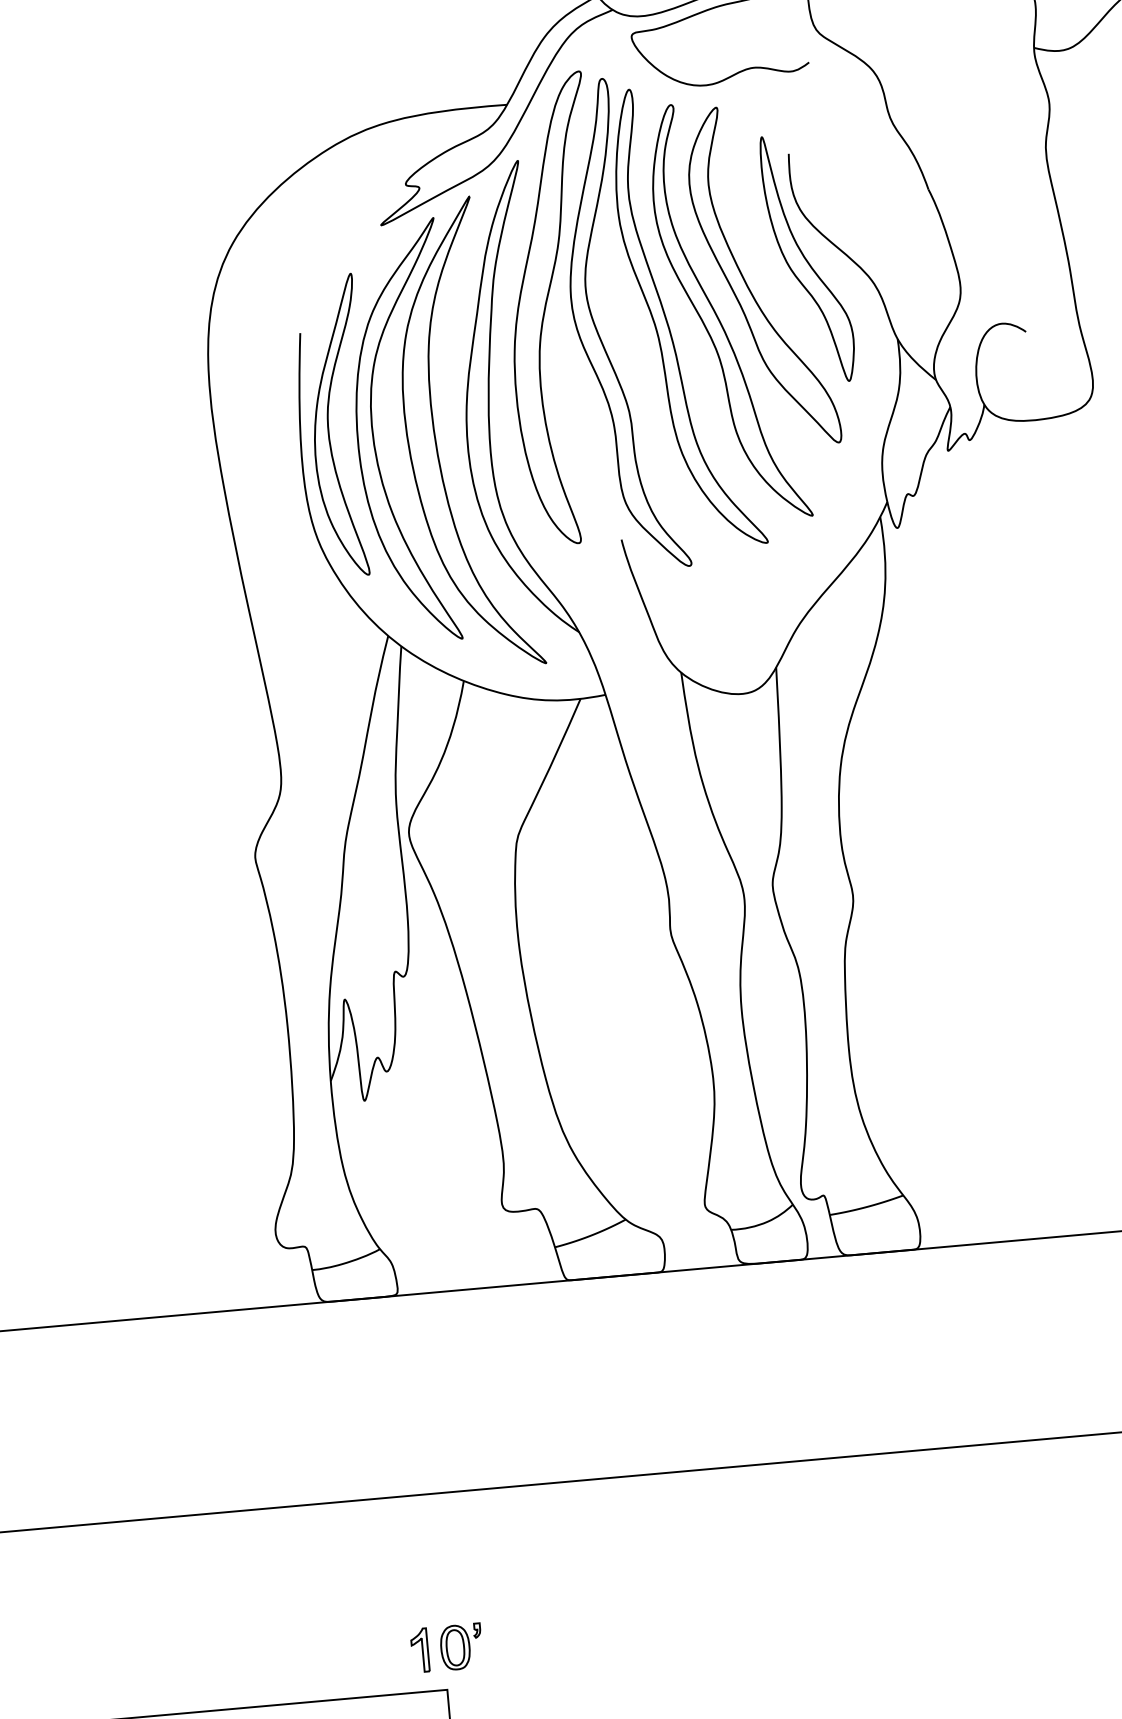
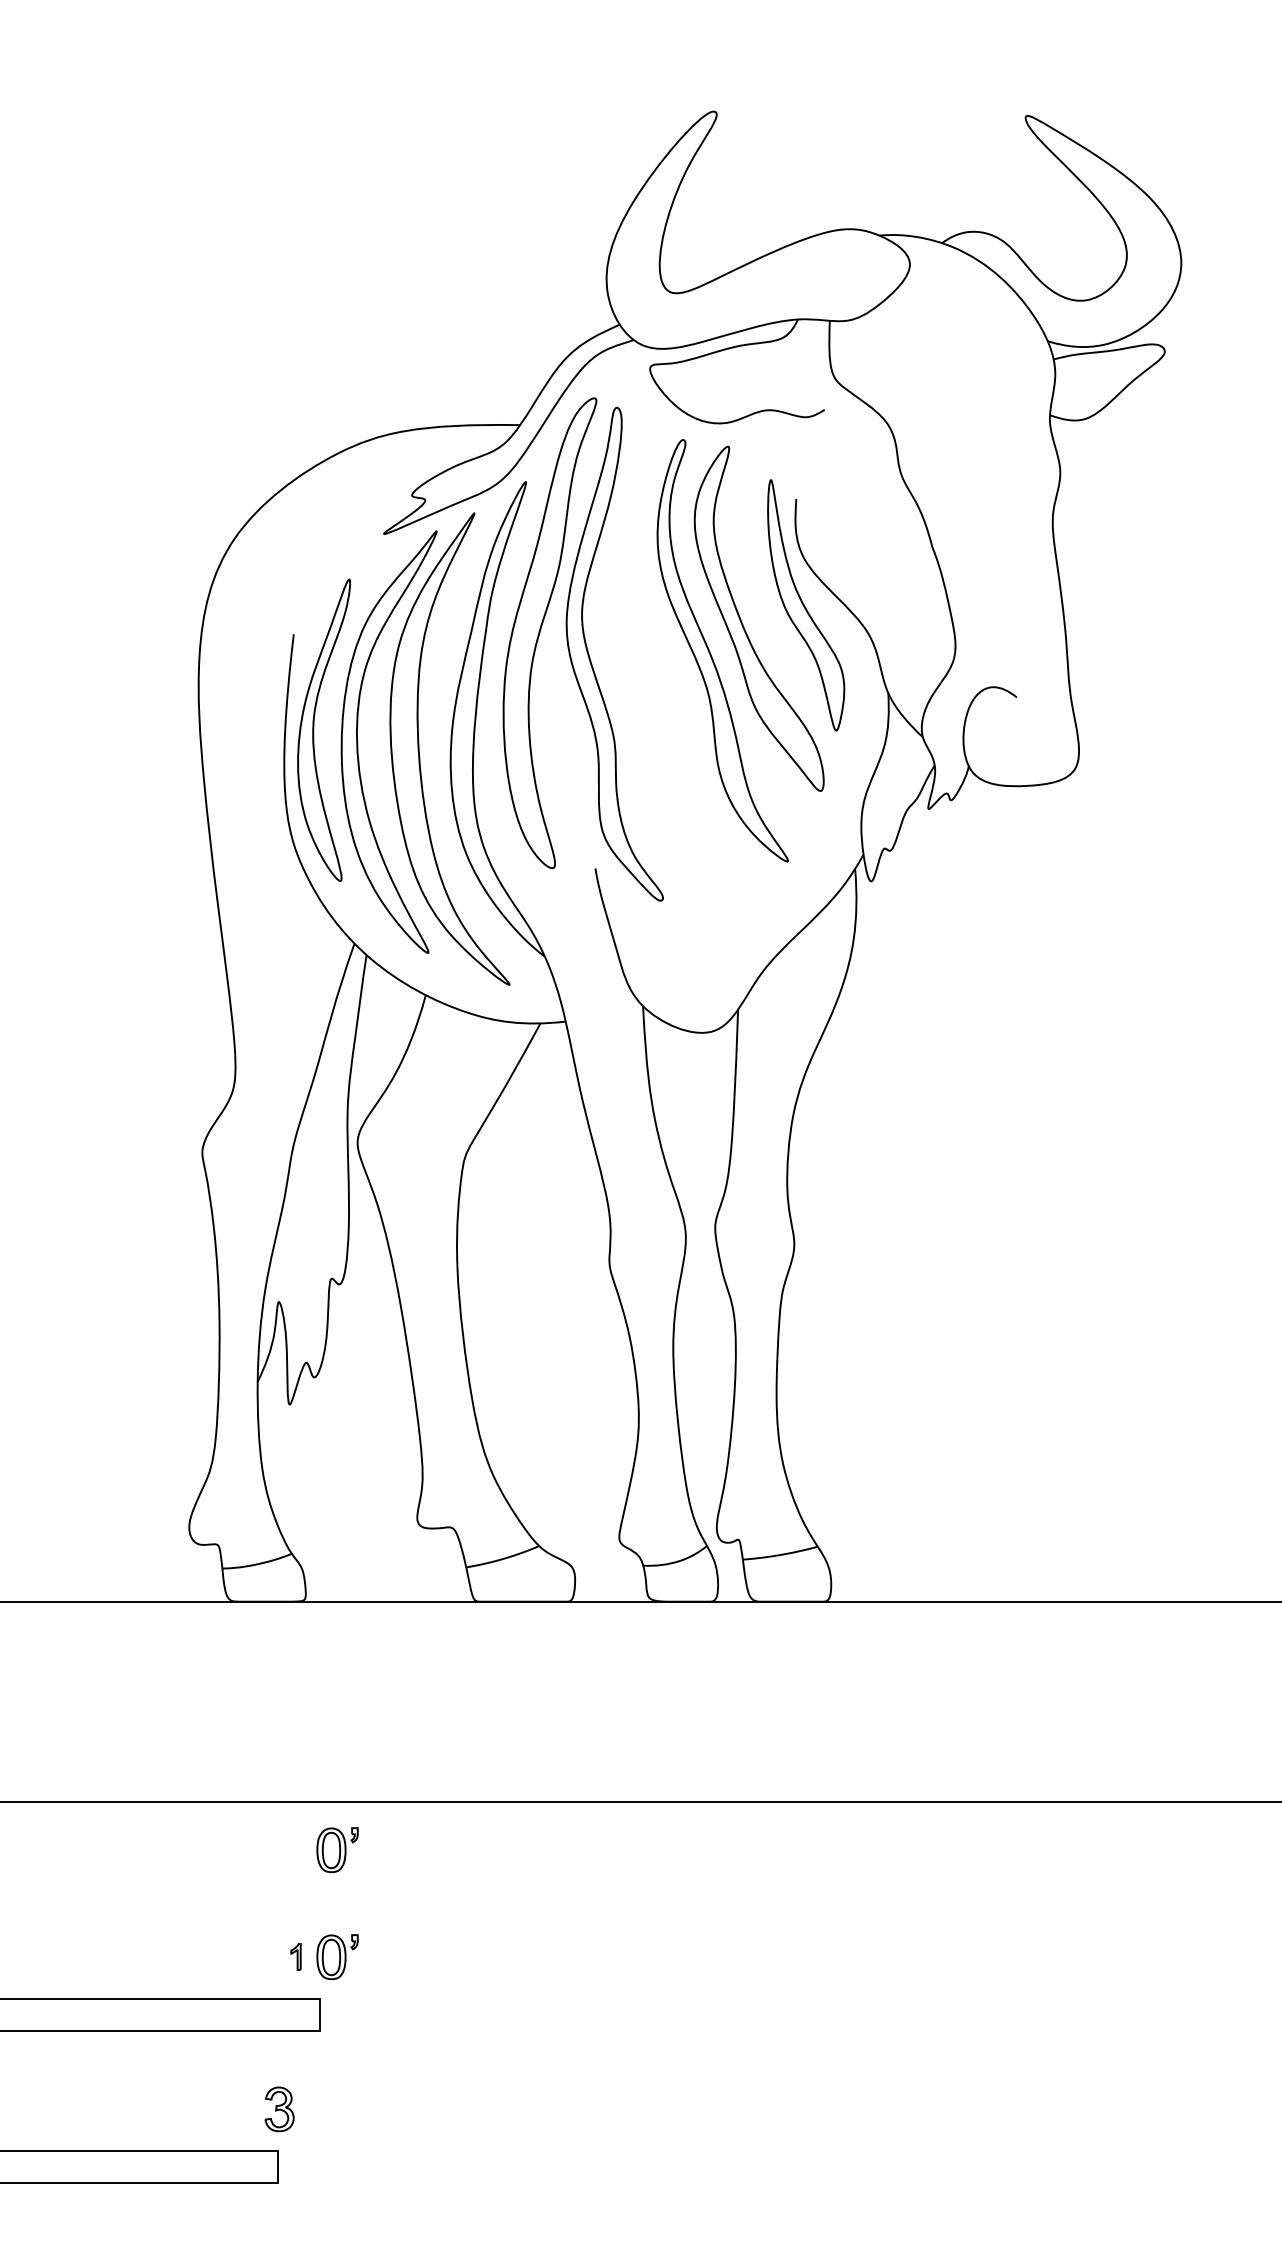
part: (668, 322) -> (661, 656), removed
part: (451, 1540) -> (337, 1850), added
part: (419, 1650) -> (295, 1956), size x0.6

